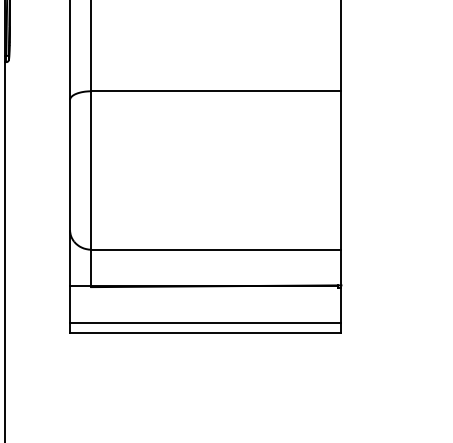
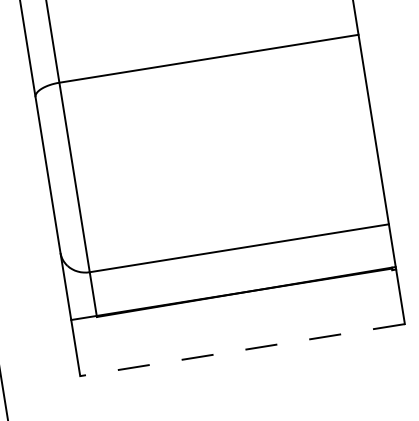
line: (205, 322) -> (240, 337), removed
line: (205, 333) -> (242, 350), solid -> dashed

